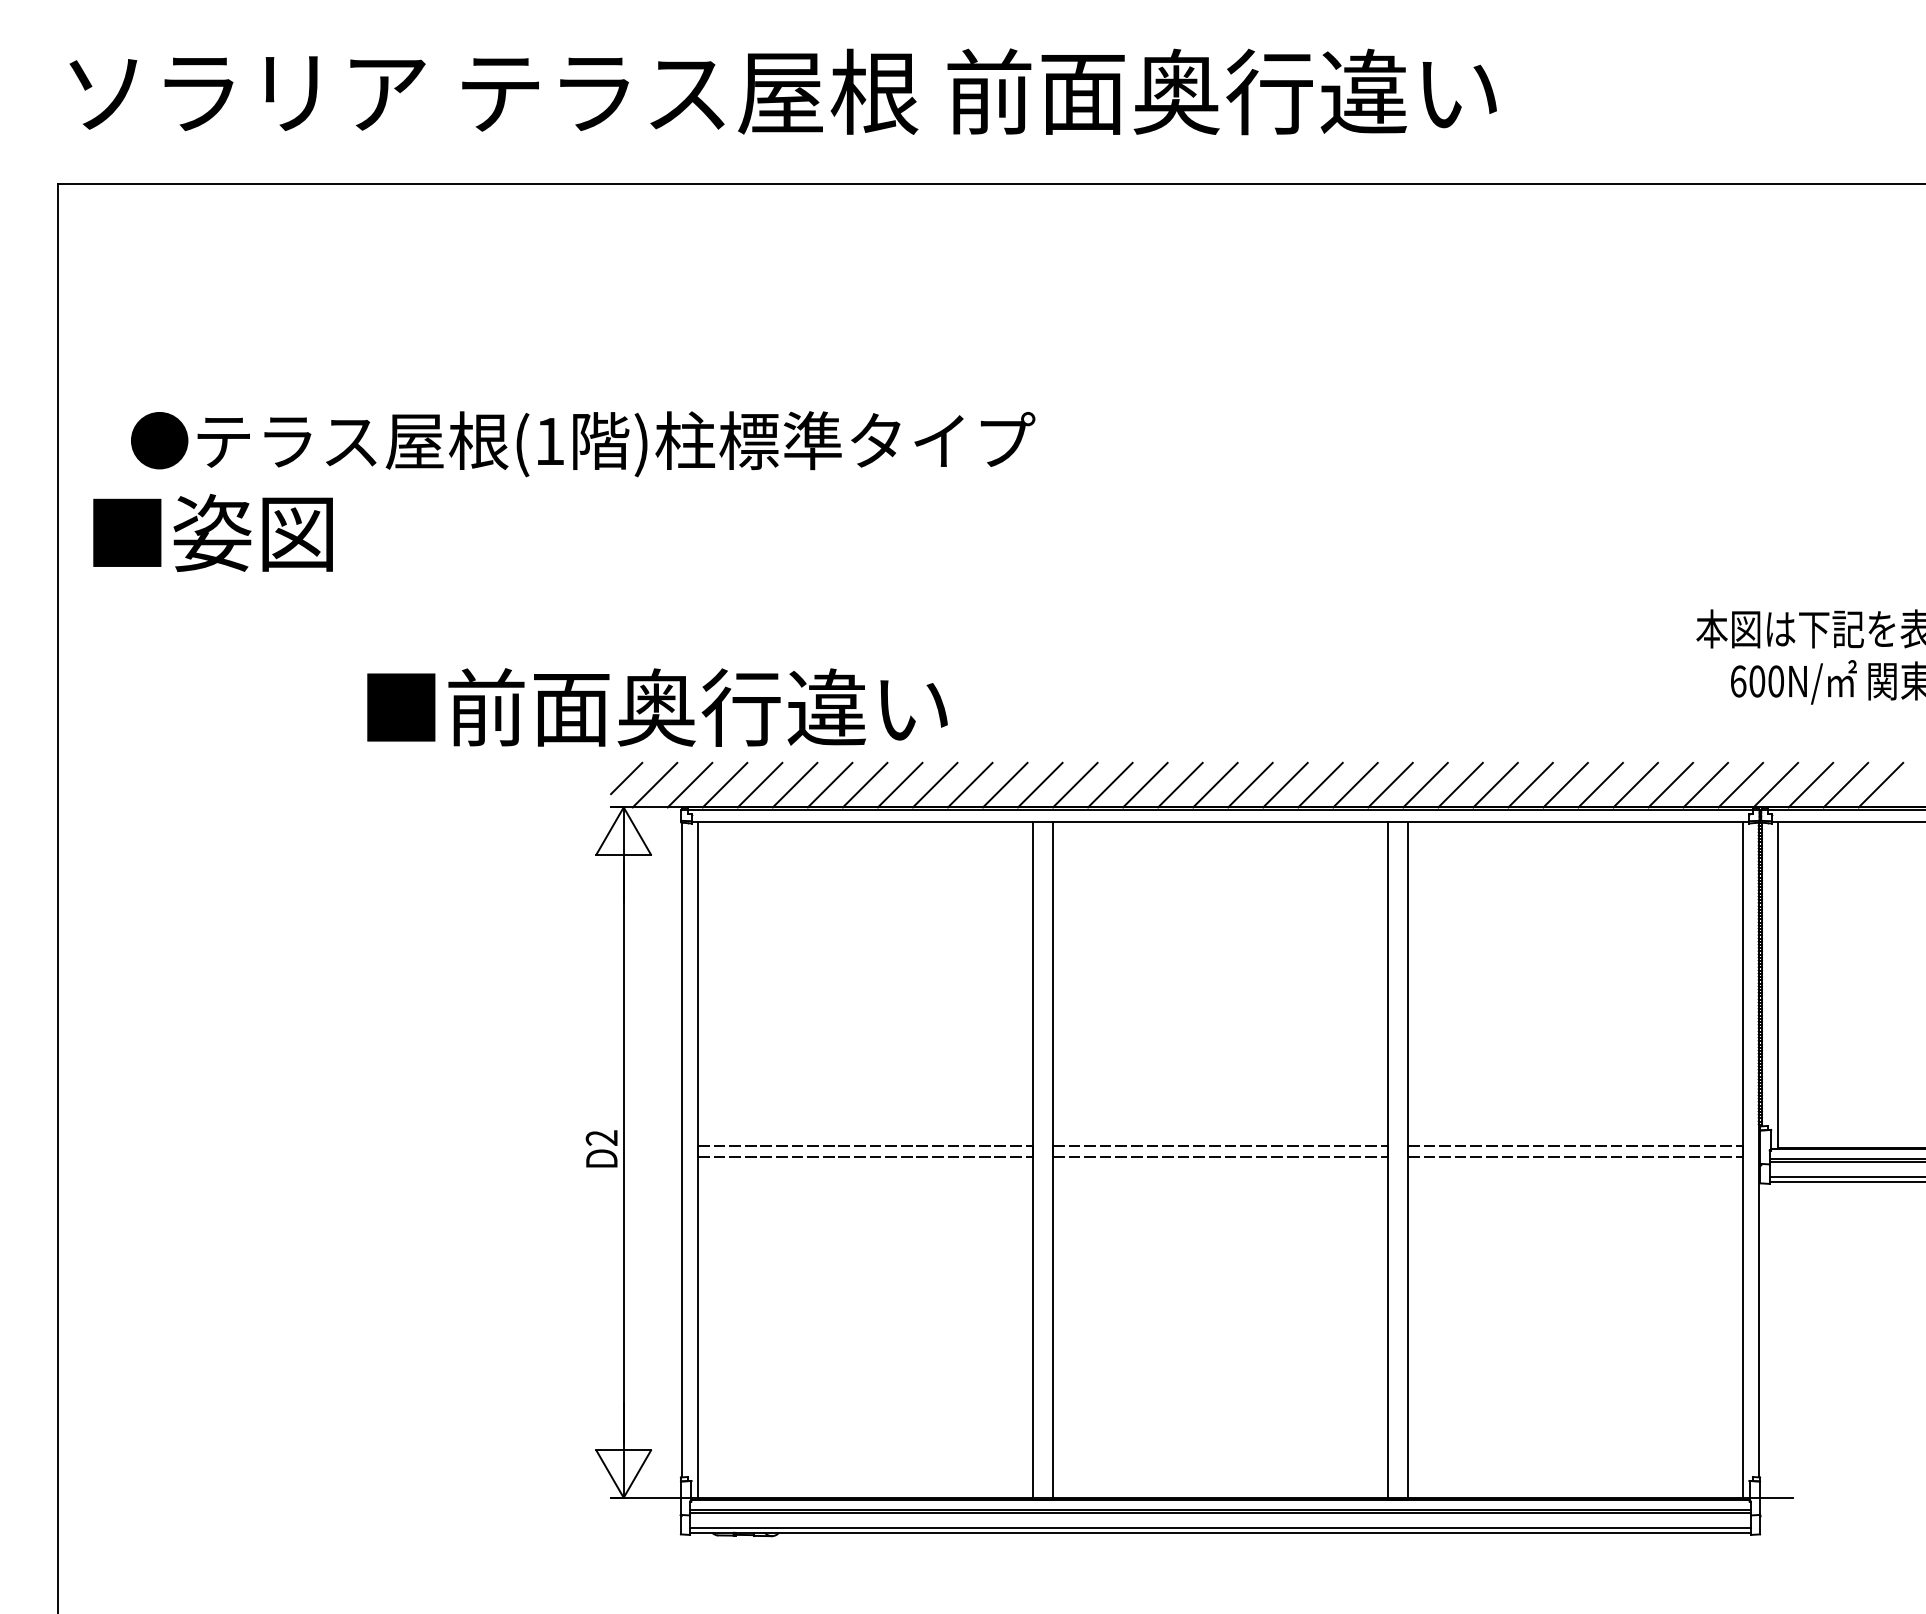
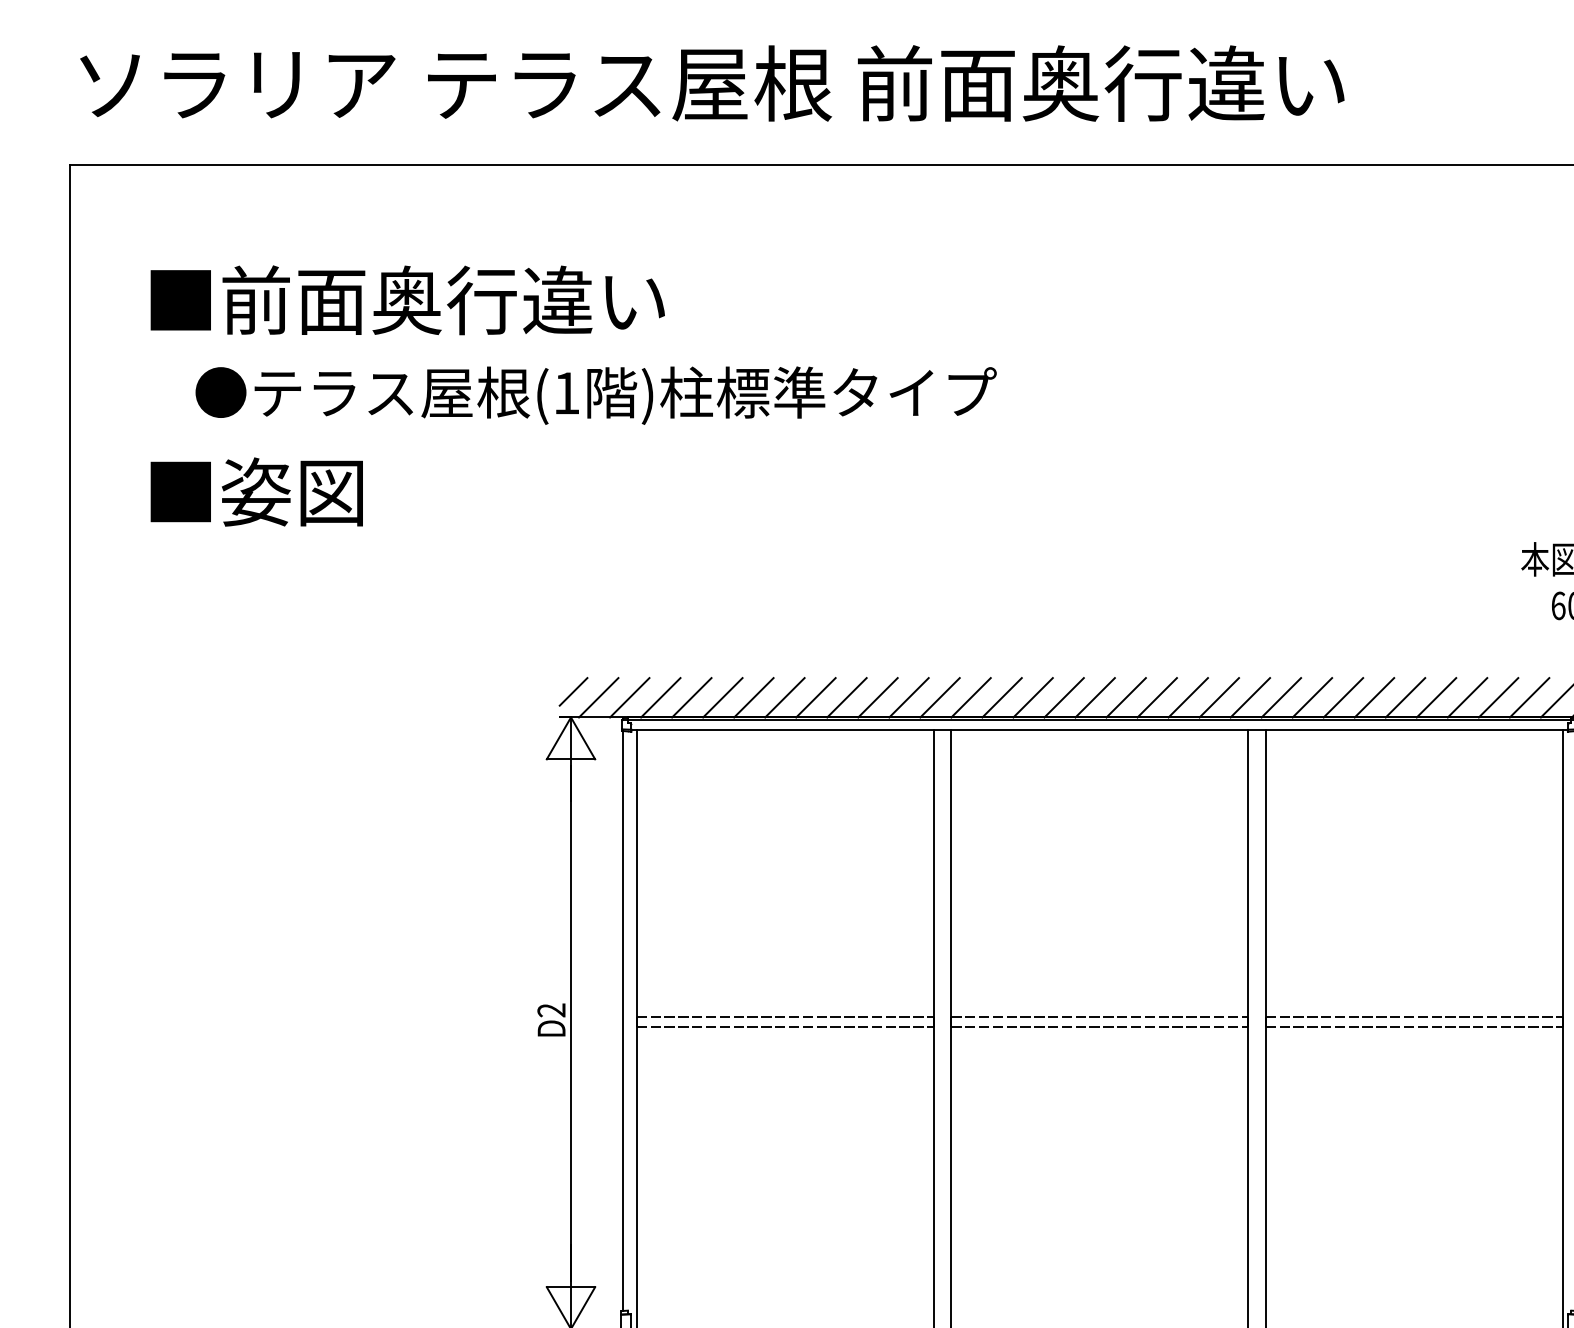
text: (583, 444) -> (596, 395), moved
text: (212, 532) -> (256, 491), moved
text: (657, 707) -> (407, 300), moved

